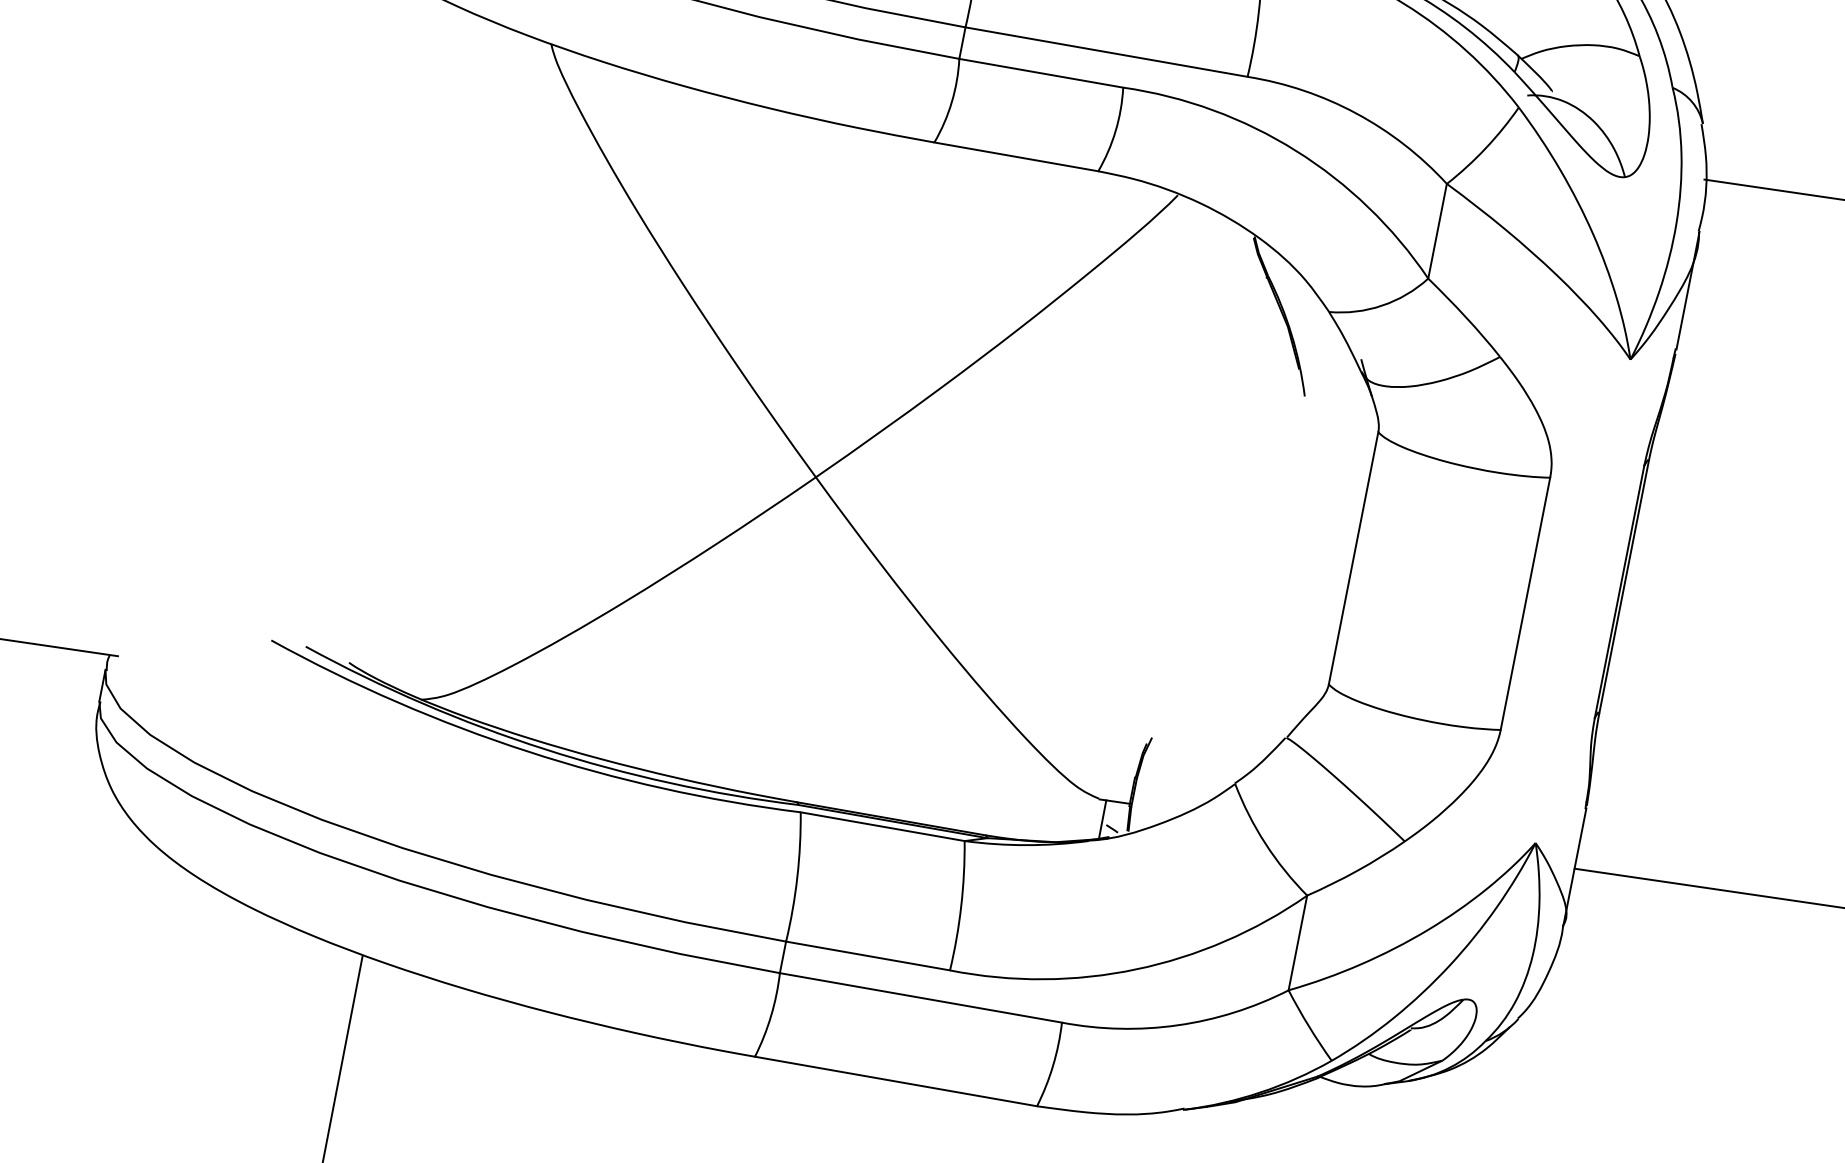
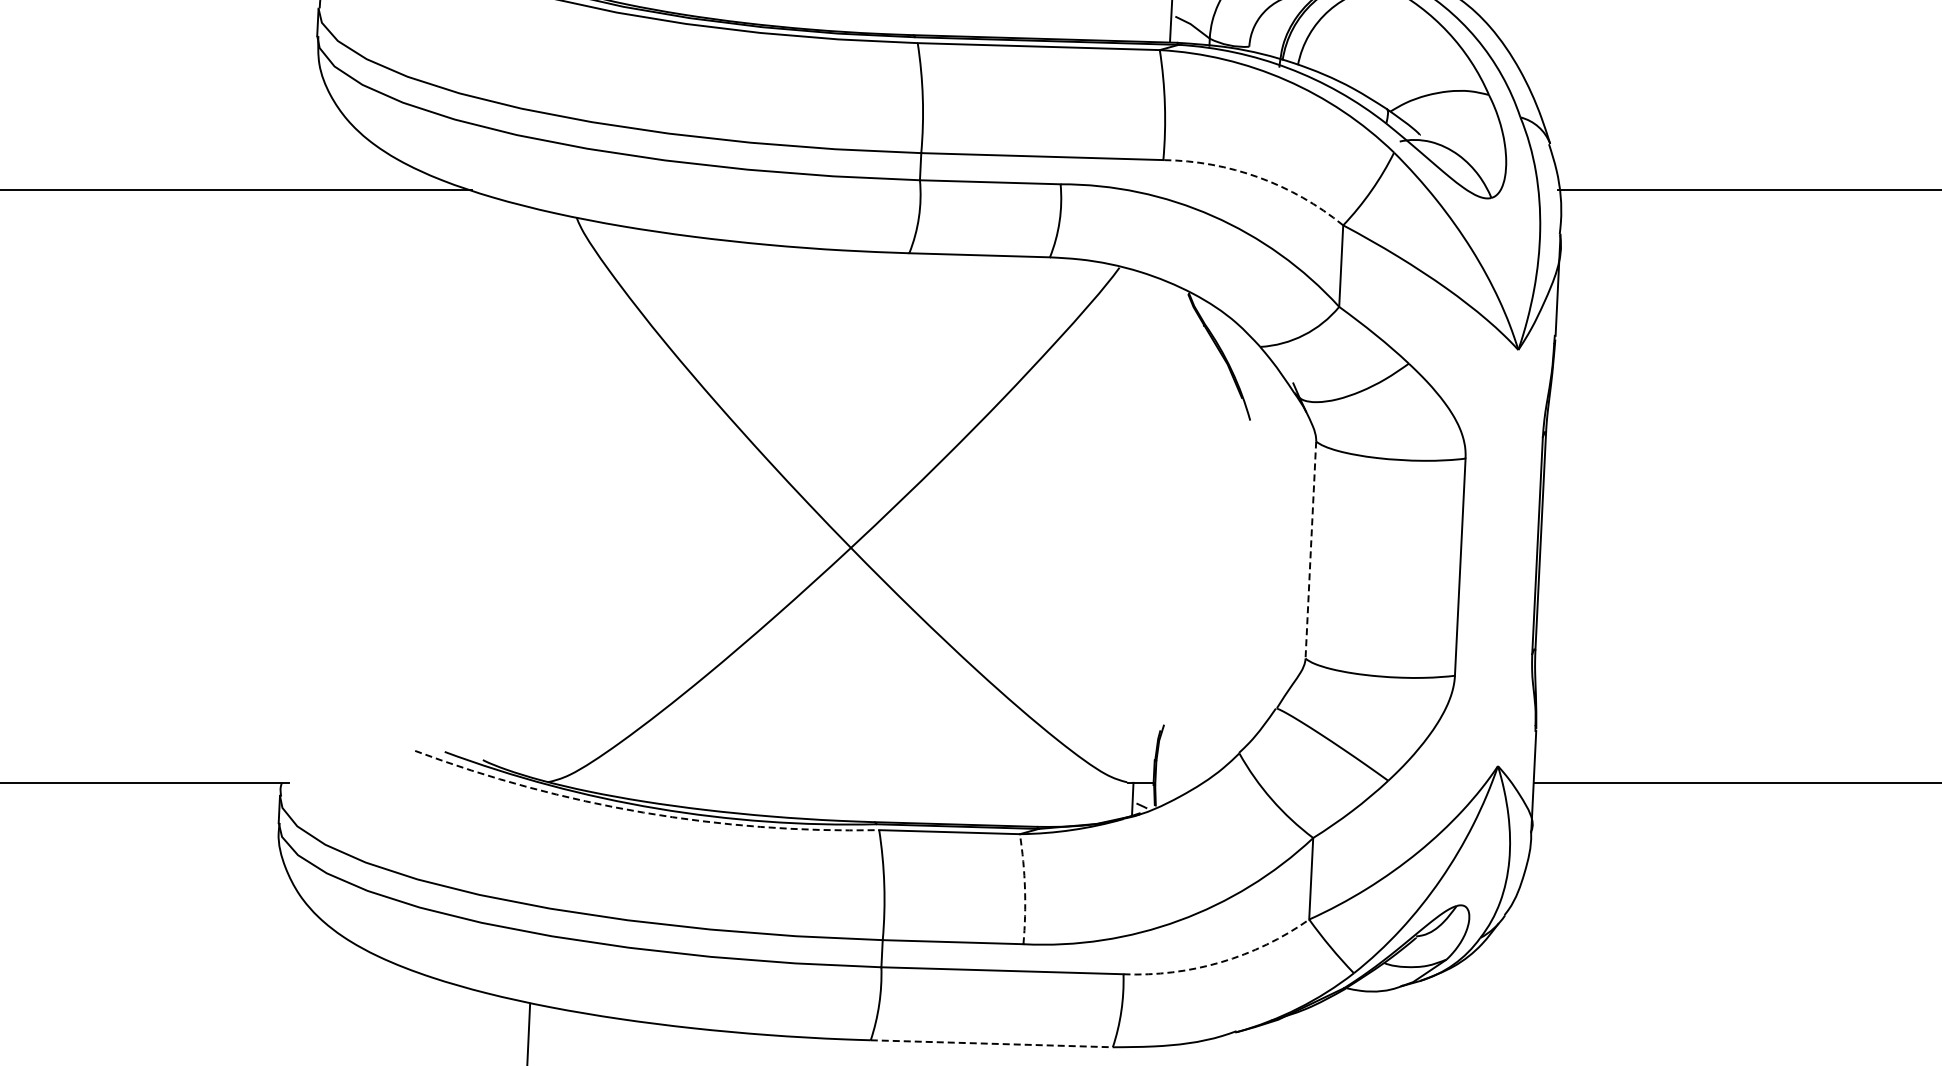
arc: (1355, 113) -> (1258, 177), solid -> dashed
line: (1353, 558) -> (1310, 550), solid -> dashed
arc: (527, 751) -> (643, 812), solid -> dashed
arc: (961, 906) -> (1025, 889), solid -> dashed
arc: (1177, 1025) -> (1220, 962), solid -> dashed
line: (896, 1081) -> (992, 1043), solid -> dashed

